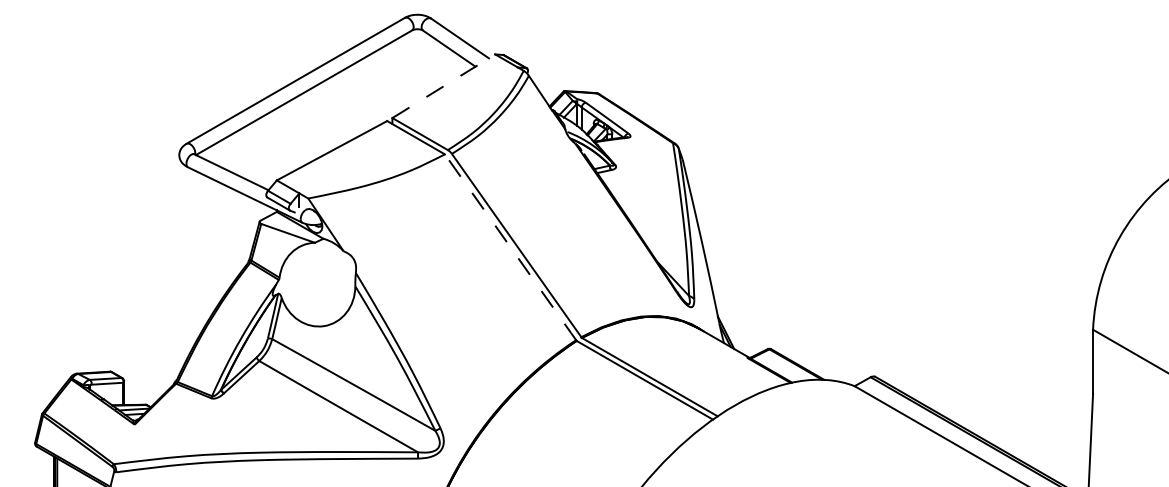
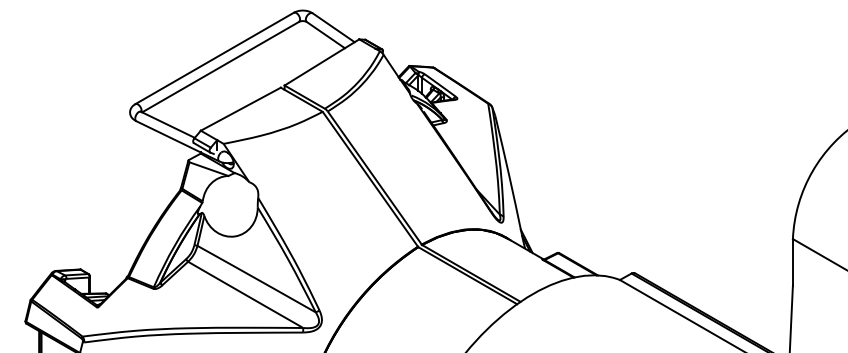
line: (444, 86) -> (322, 62), dashed -> solid
line: (510, 247) -> (370, 179), dashed -> solid

